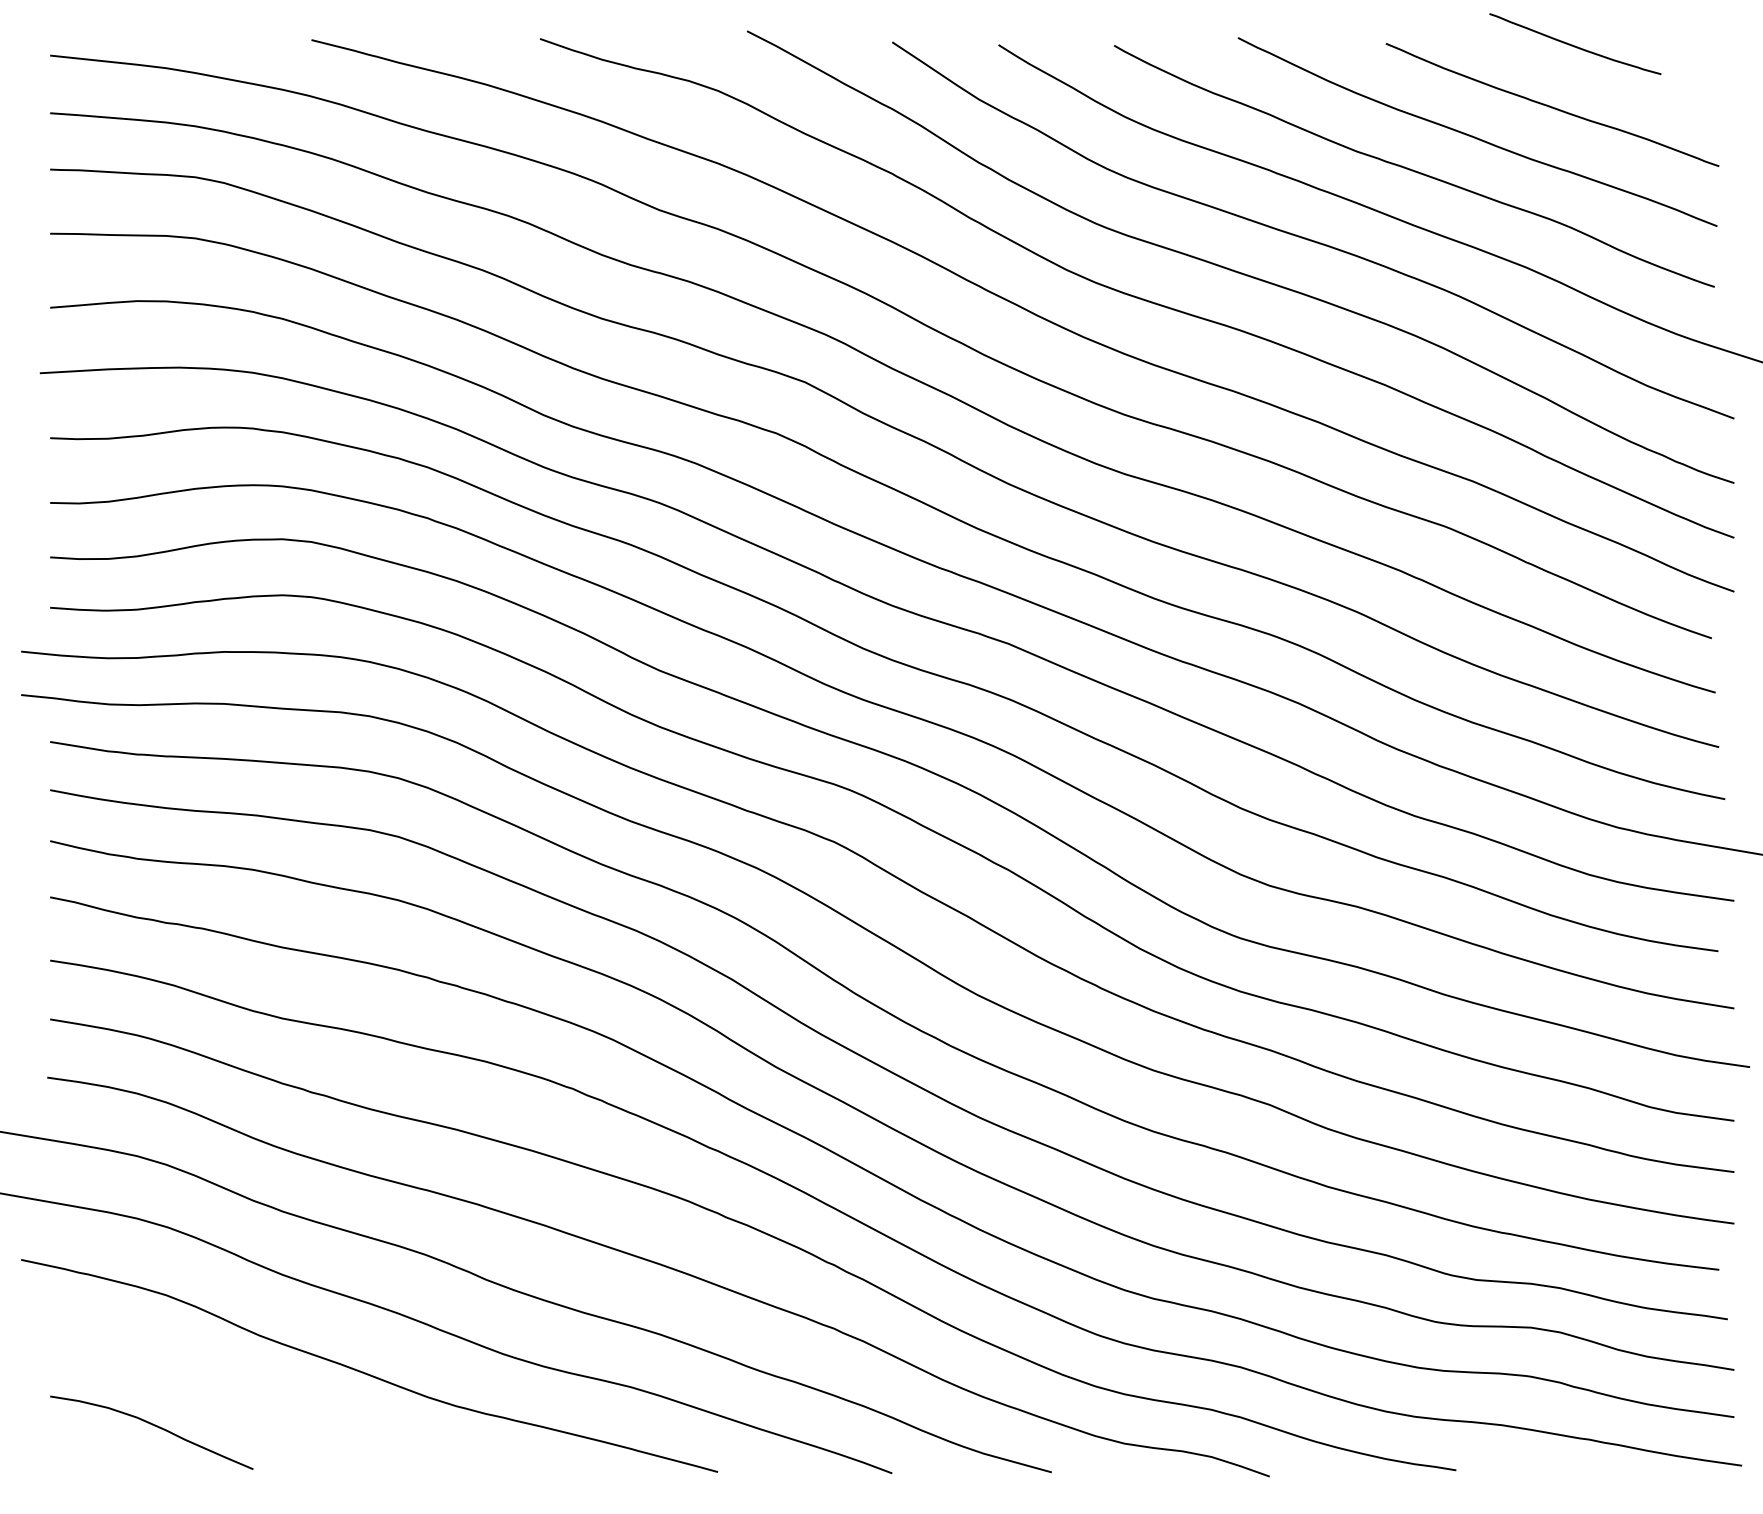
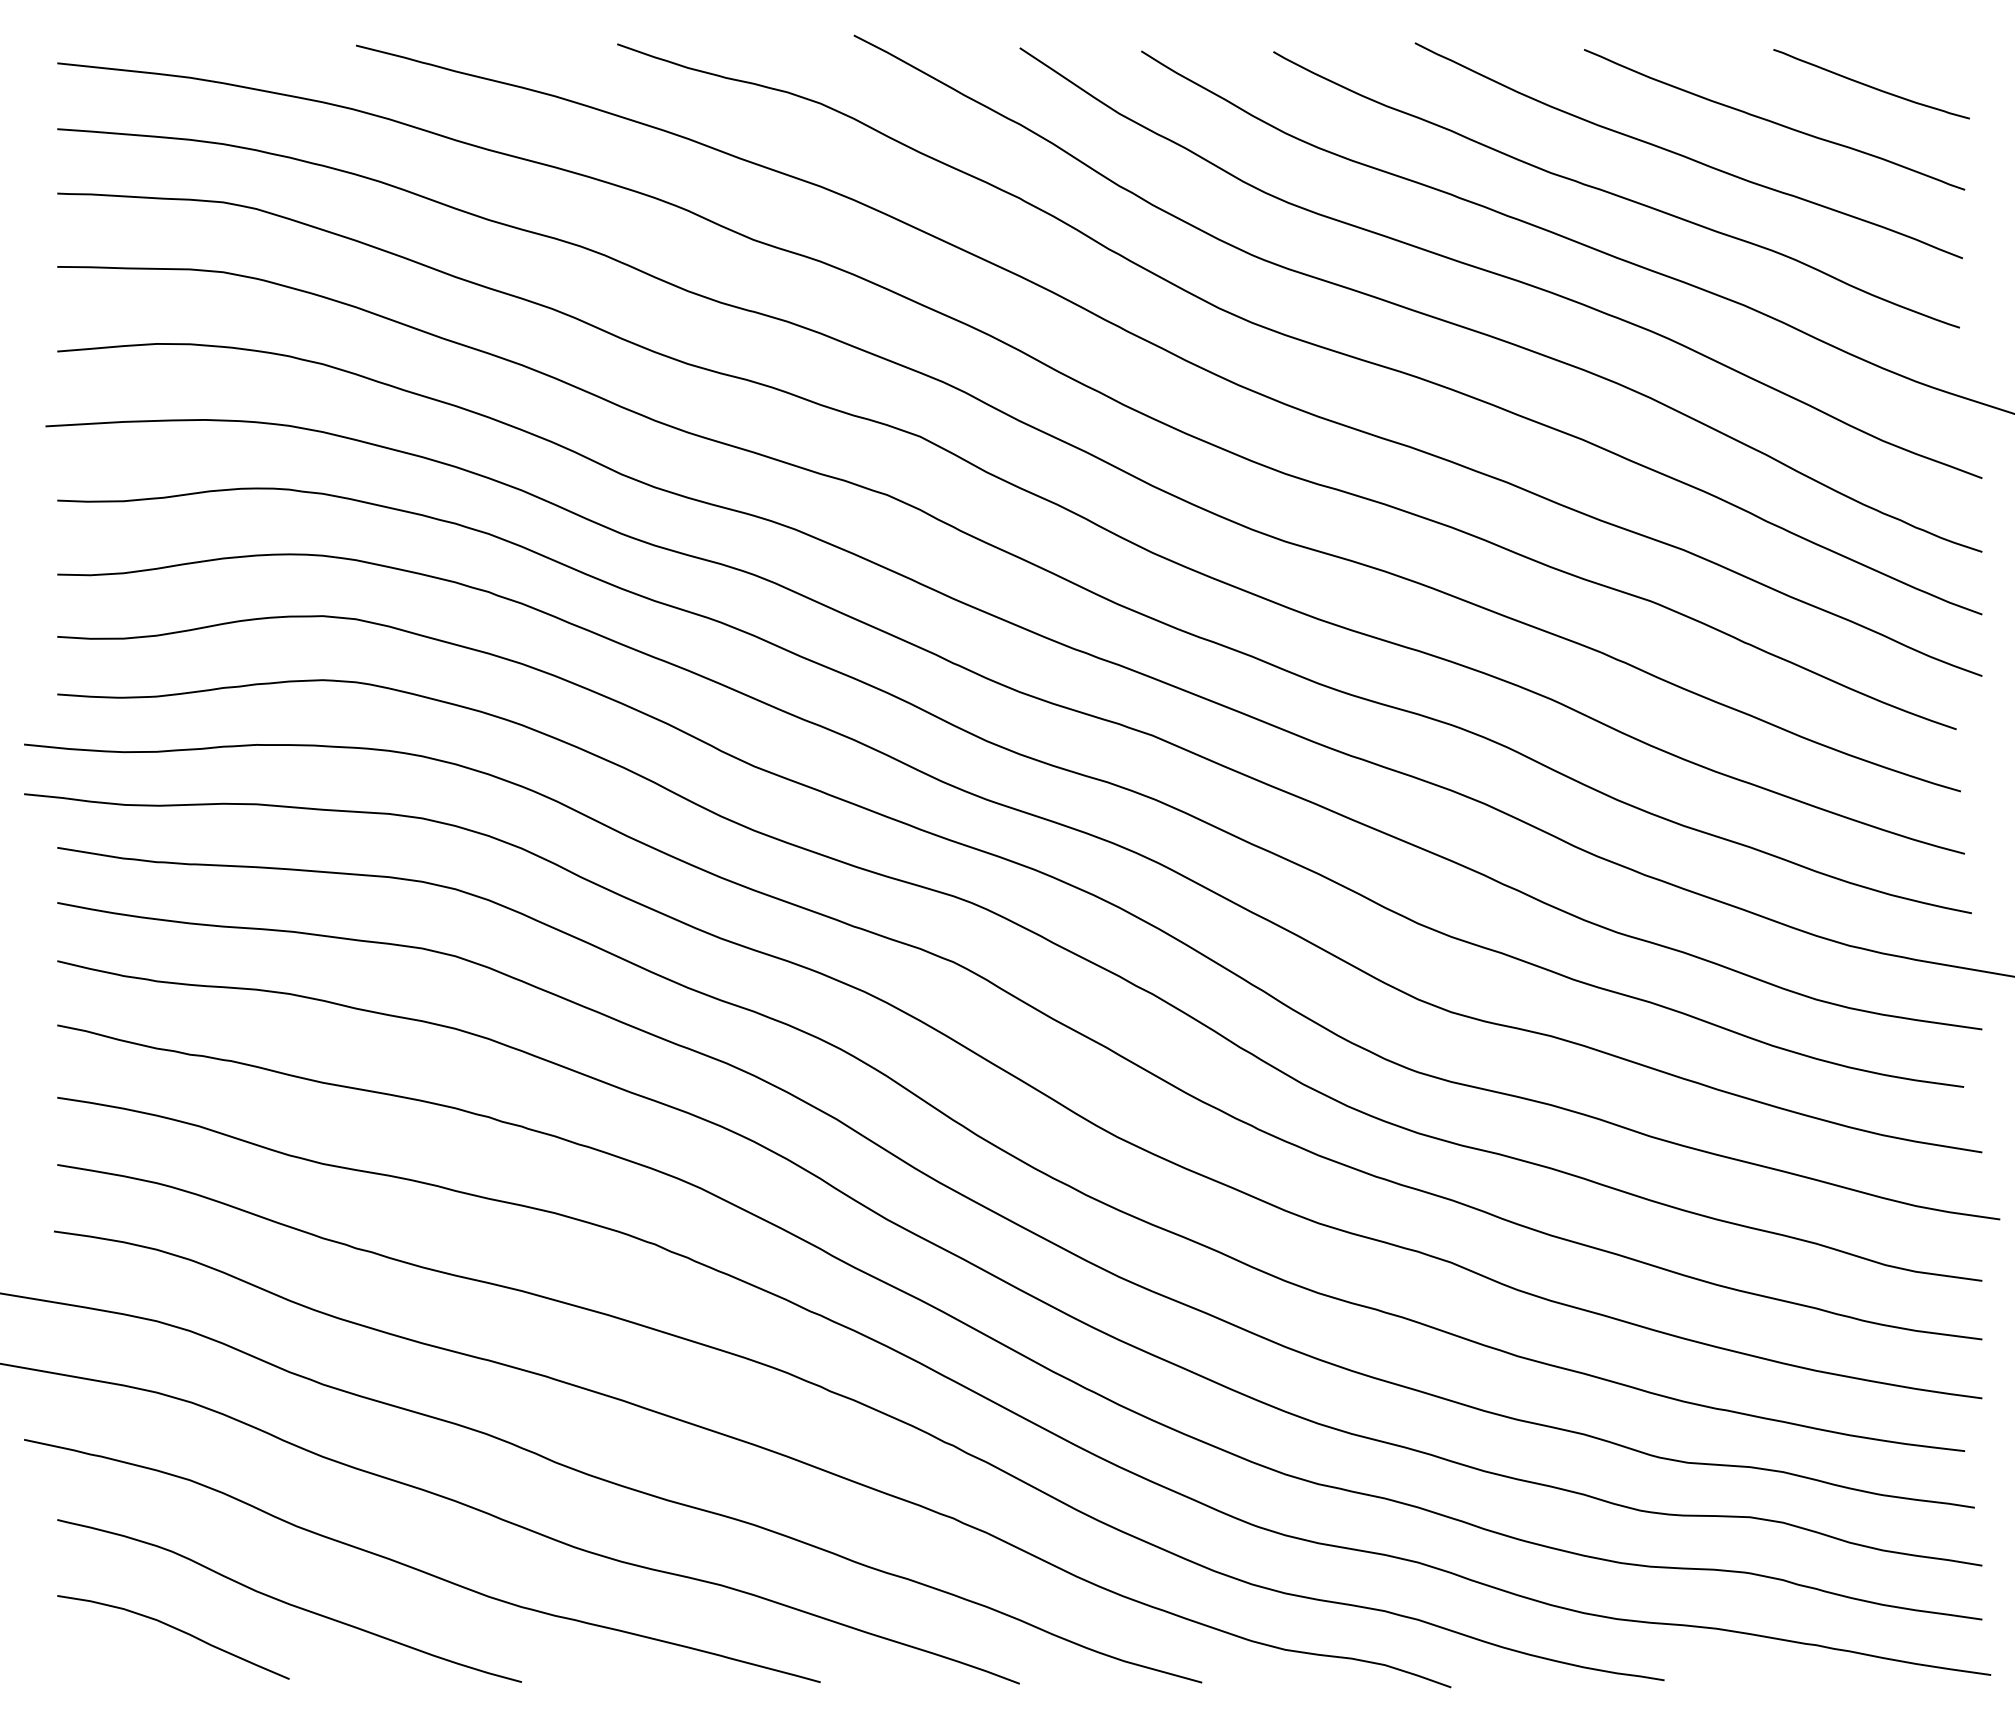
curve: (1574, 45) -> (1870, 85), moved
curve: (251, 1402) -> (287, 1602), added

